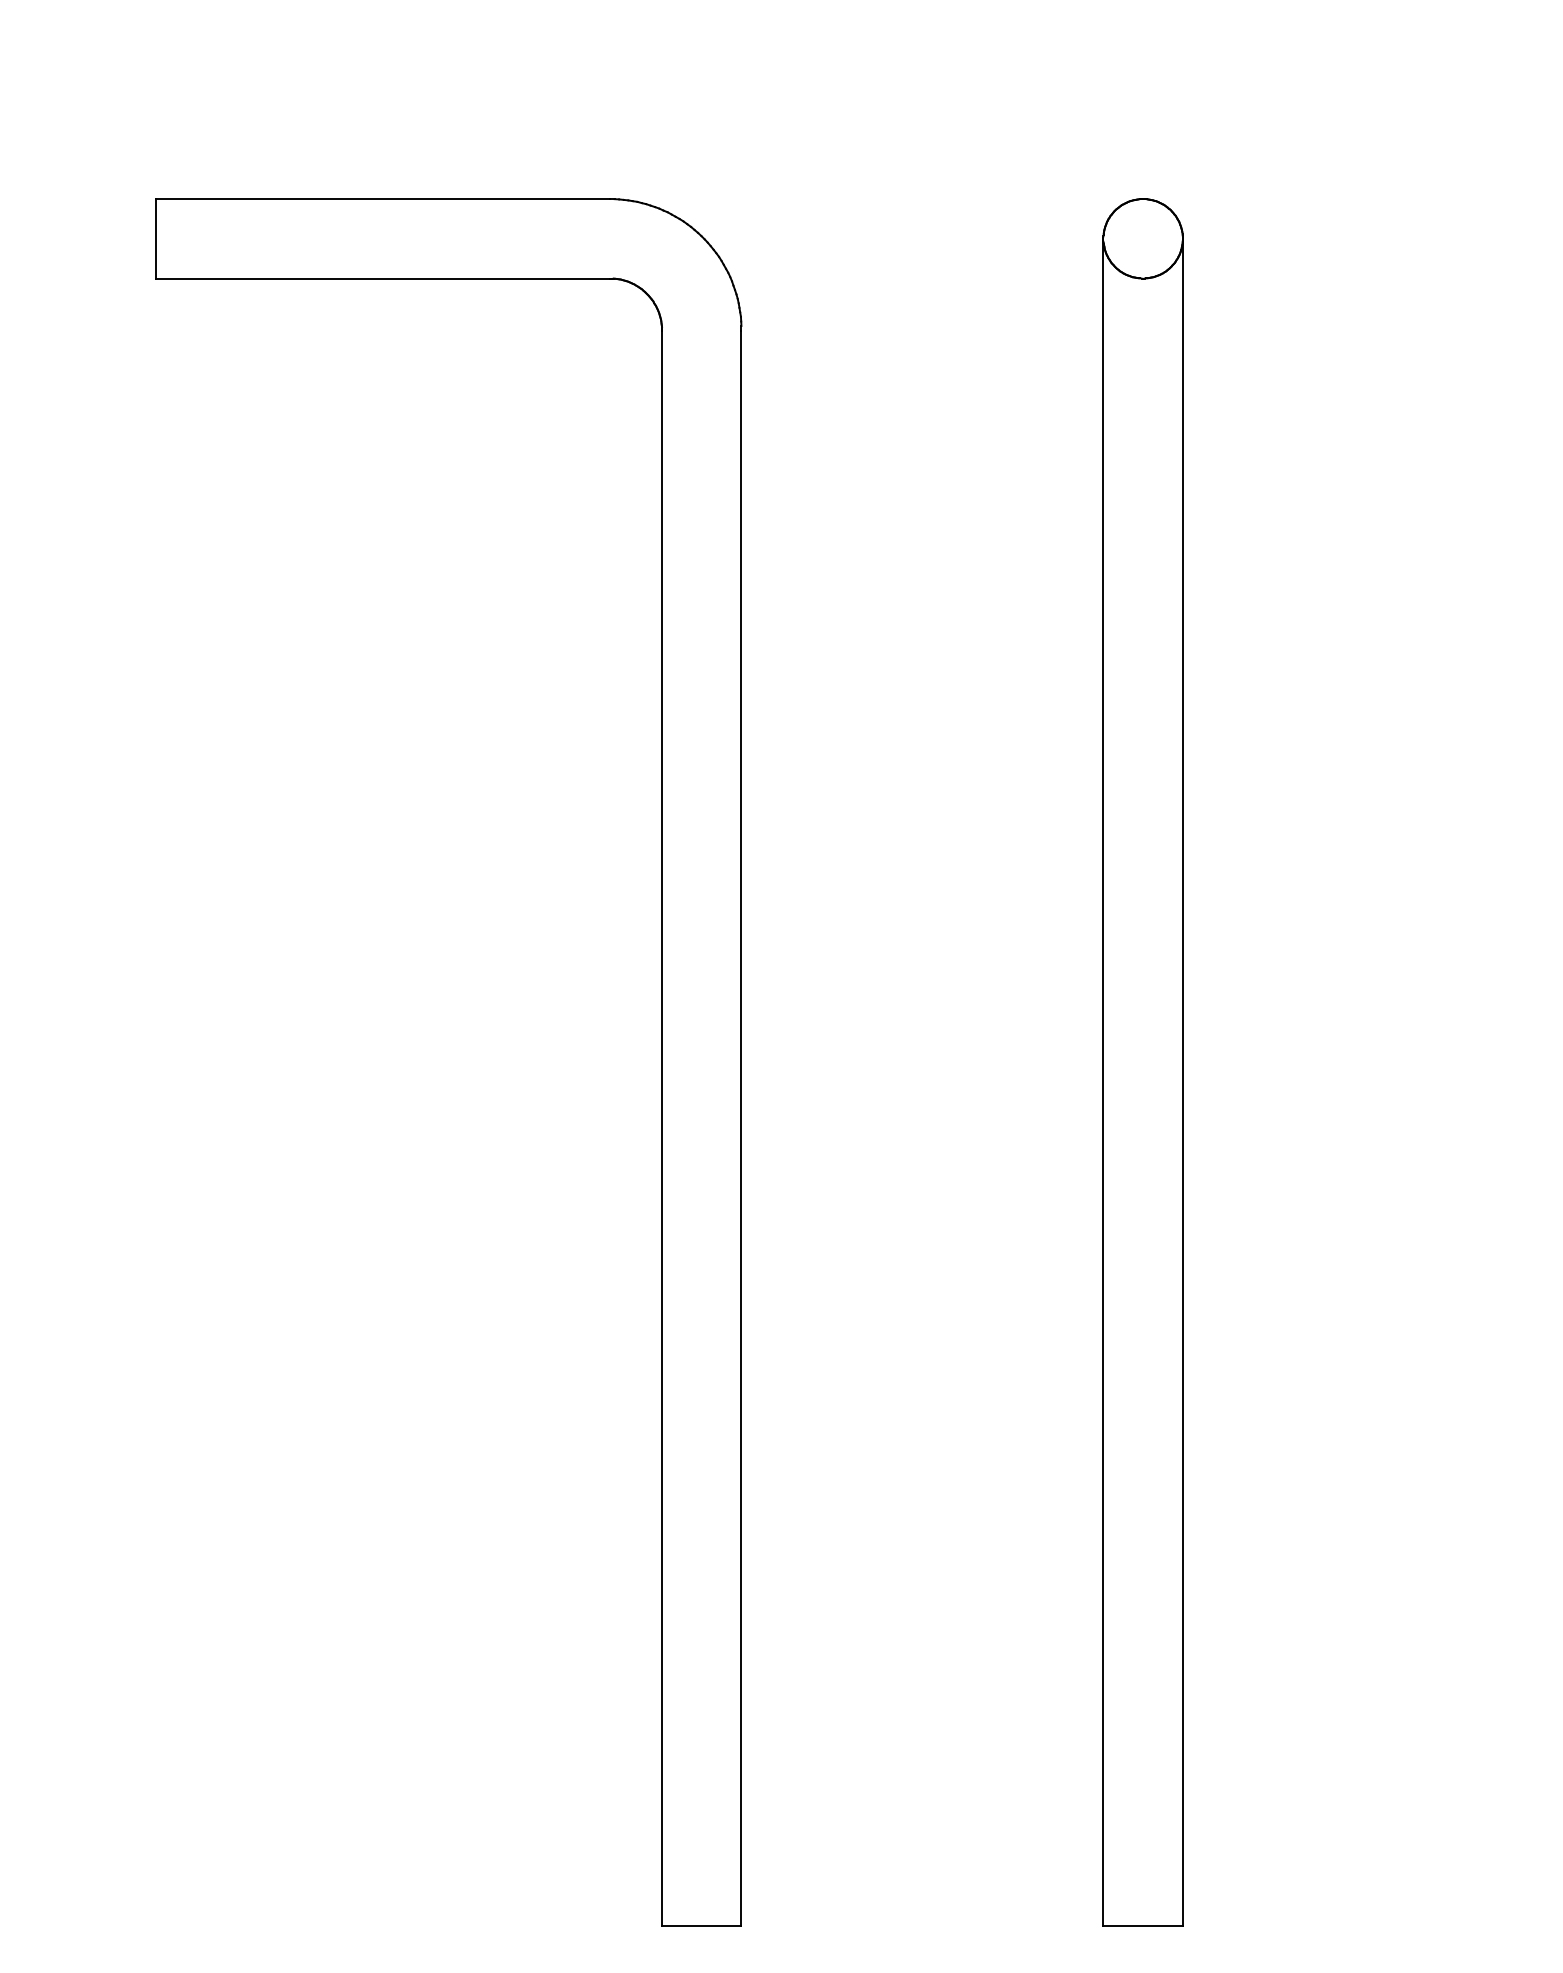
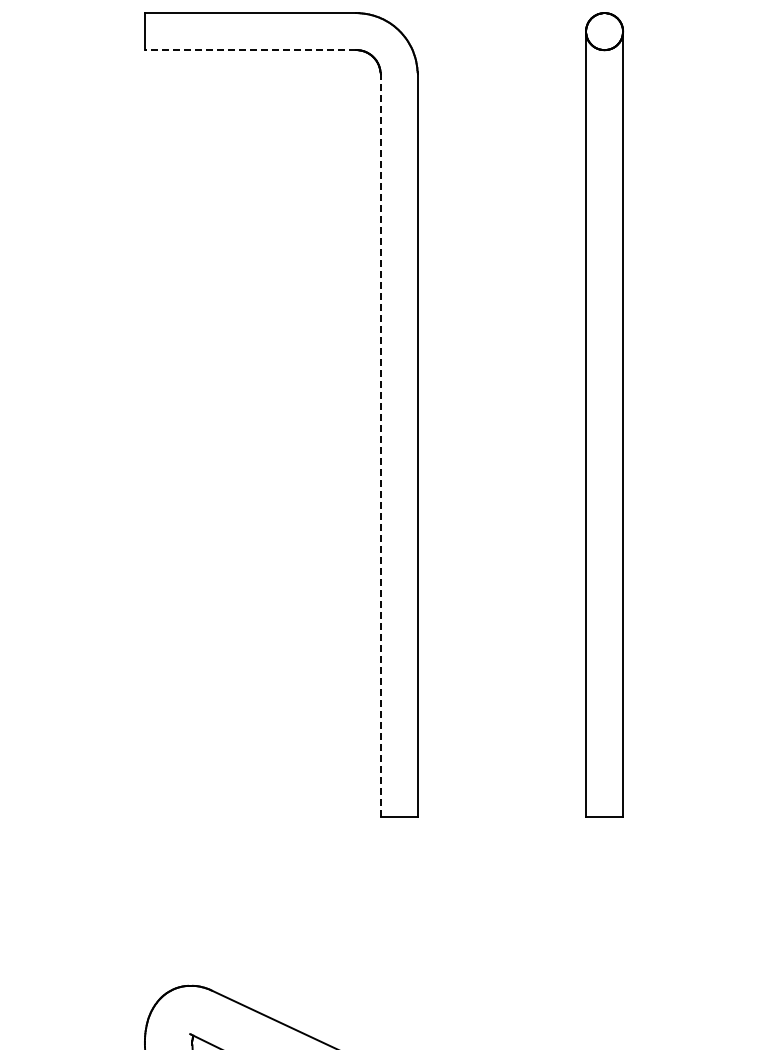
line: (382, 279) -> (250, 50), solid -> dashed
line: (661, 1127) -> (380, 445), solid -> dashed

